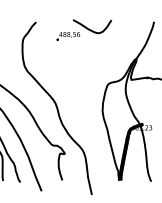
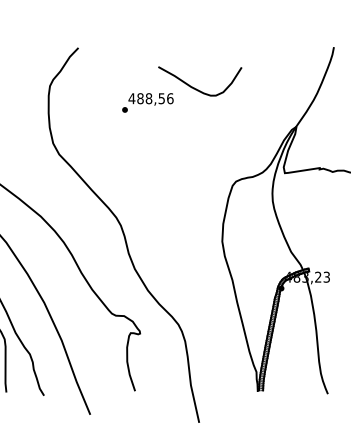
part: (84, 29) -> (183, 87), moved

